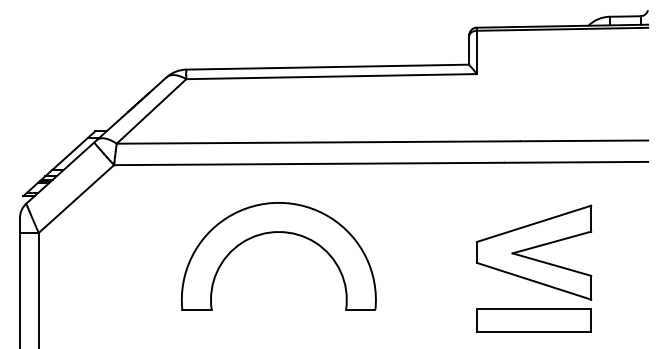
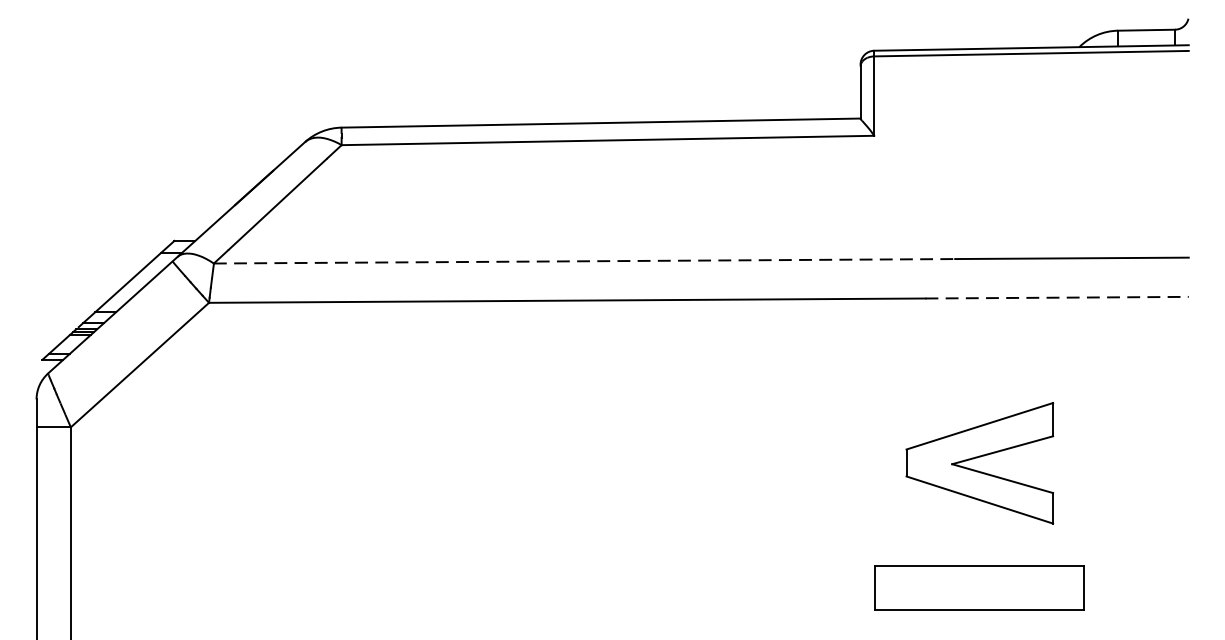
line: (319, 142) -> (585, 261), solid -> dashed
line: (576, 162) -> (1057, 297), solid -> dashed
part: (273, 233) -> (501, 428), removed
part: (534, 252) -> (980, 463), size x0.7

